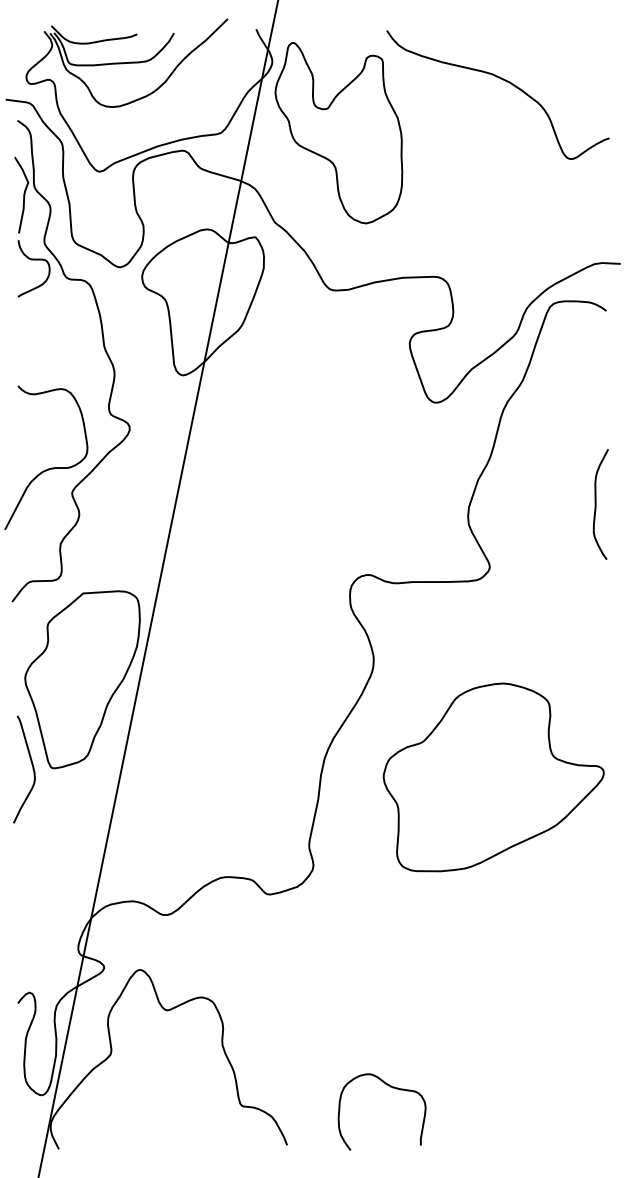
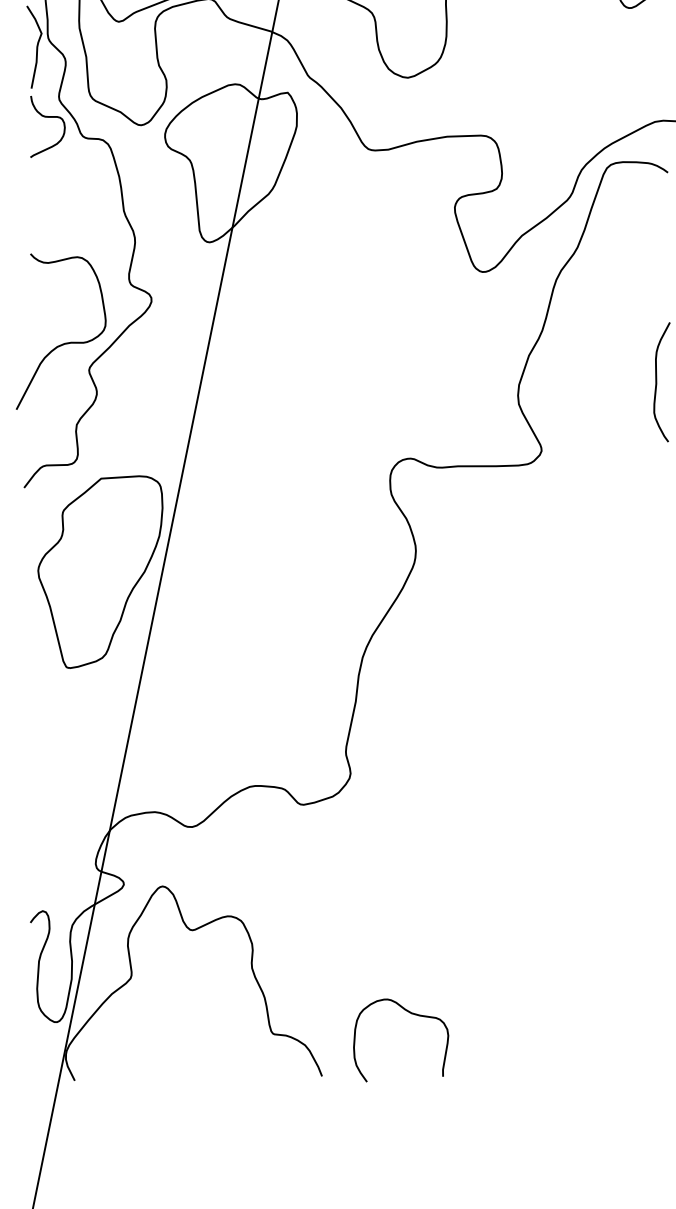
curve: (32, 769) -> (46, 669), removed
part: (493, 777) -> (545, 678), removed
curve: (392, 1088) -> (412, 1014), moved

